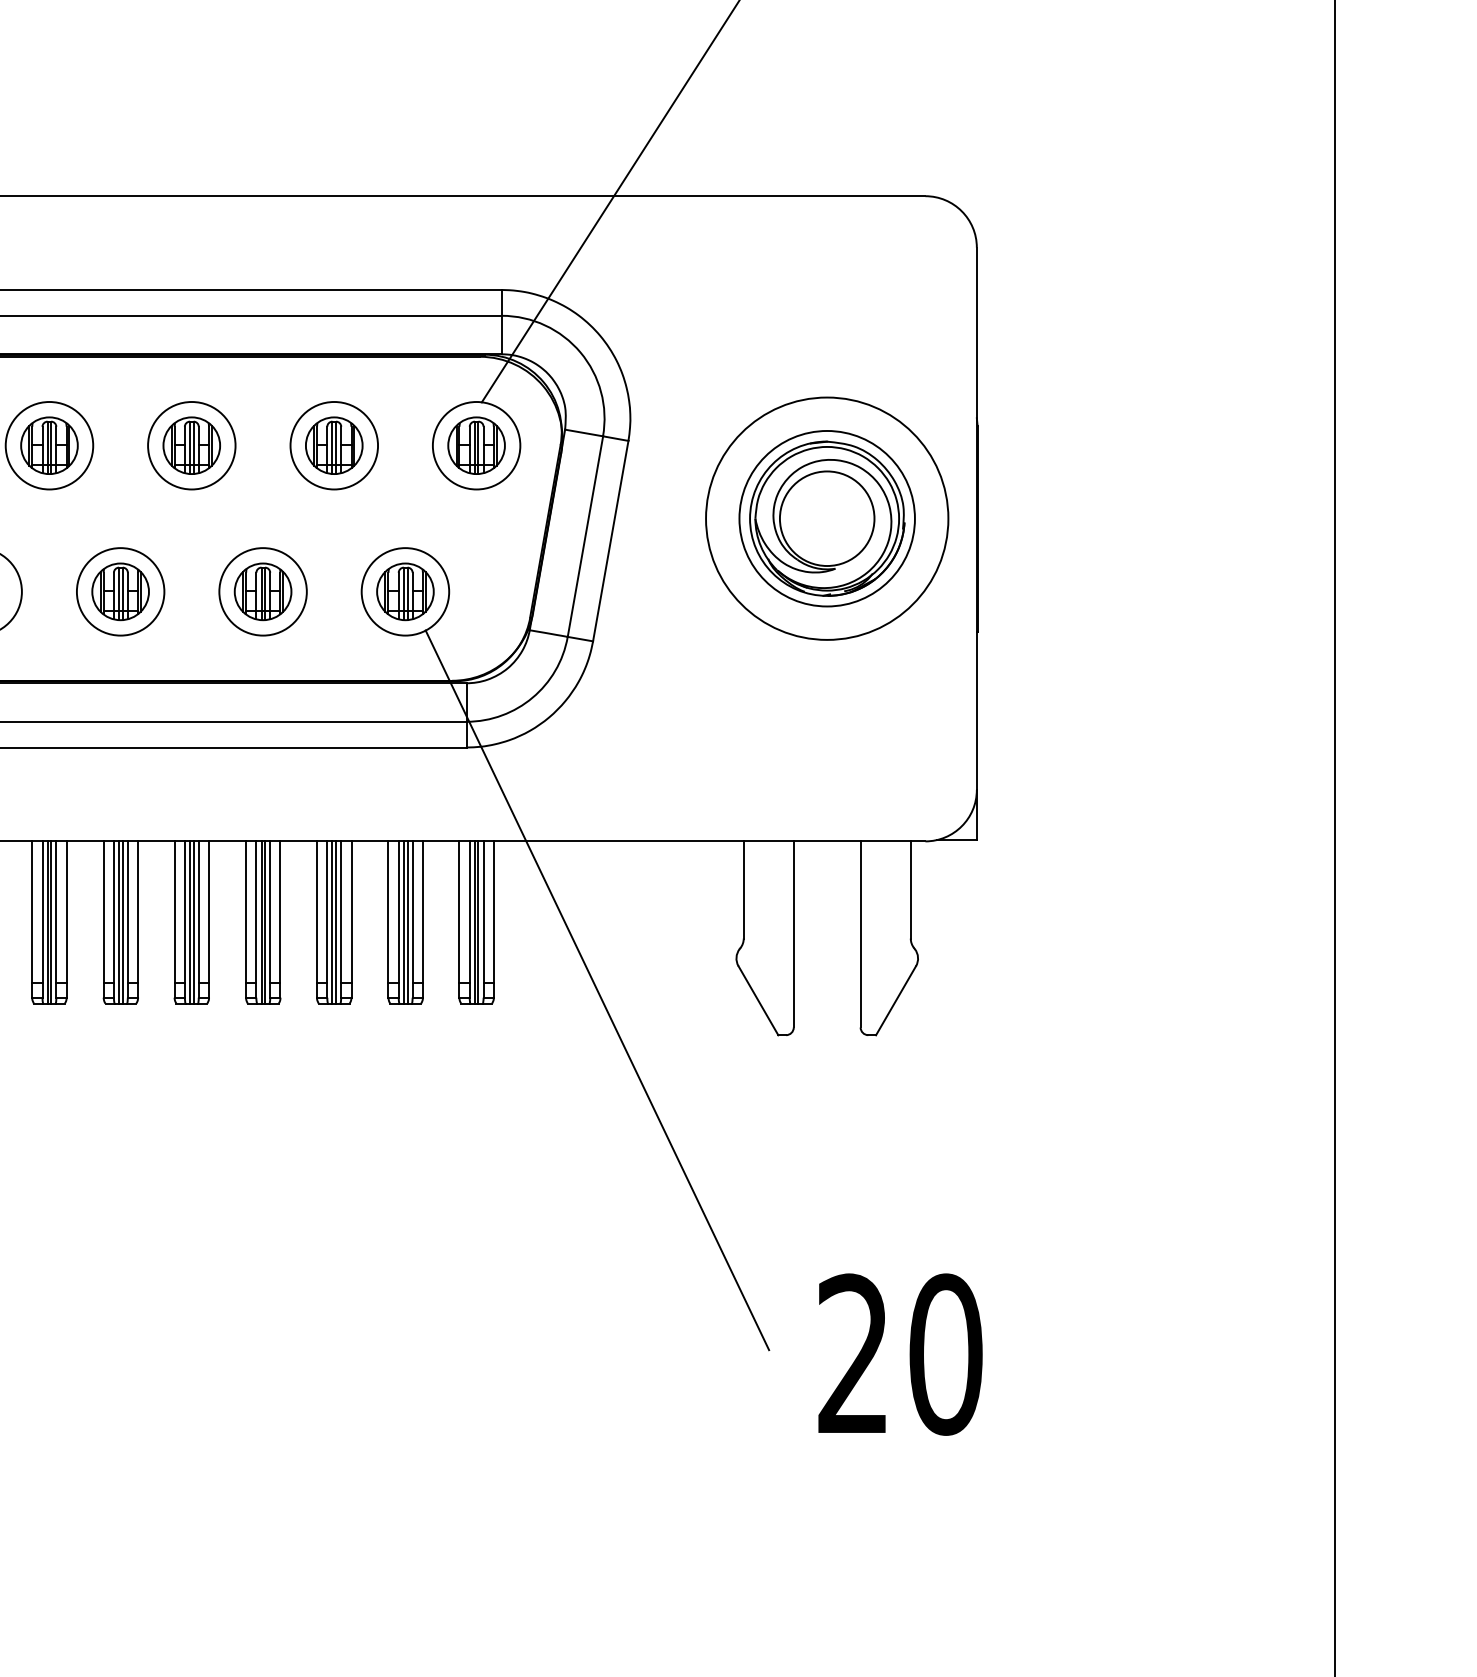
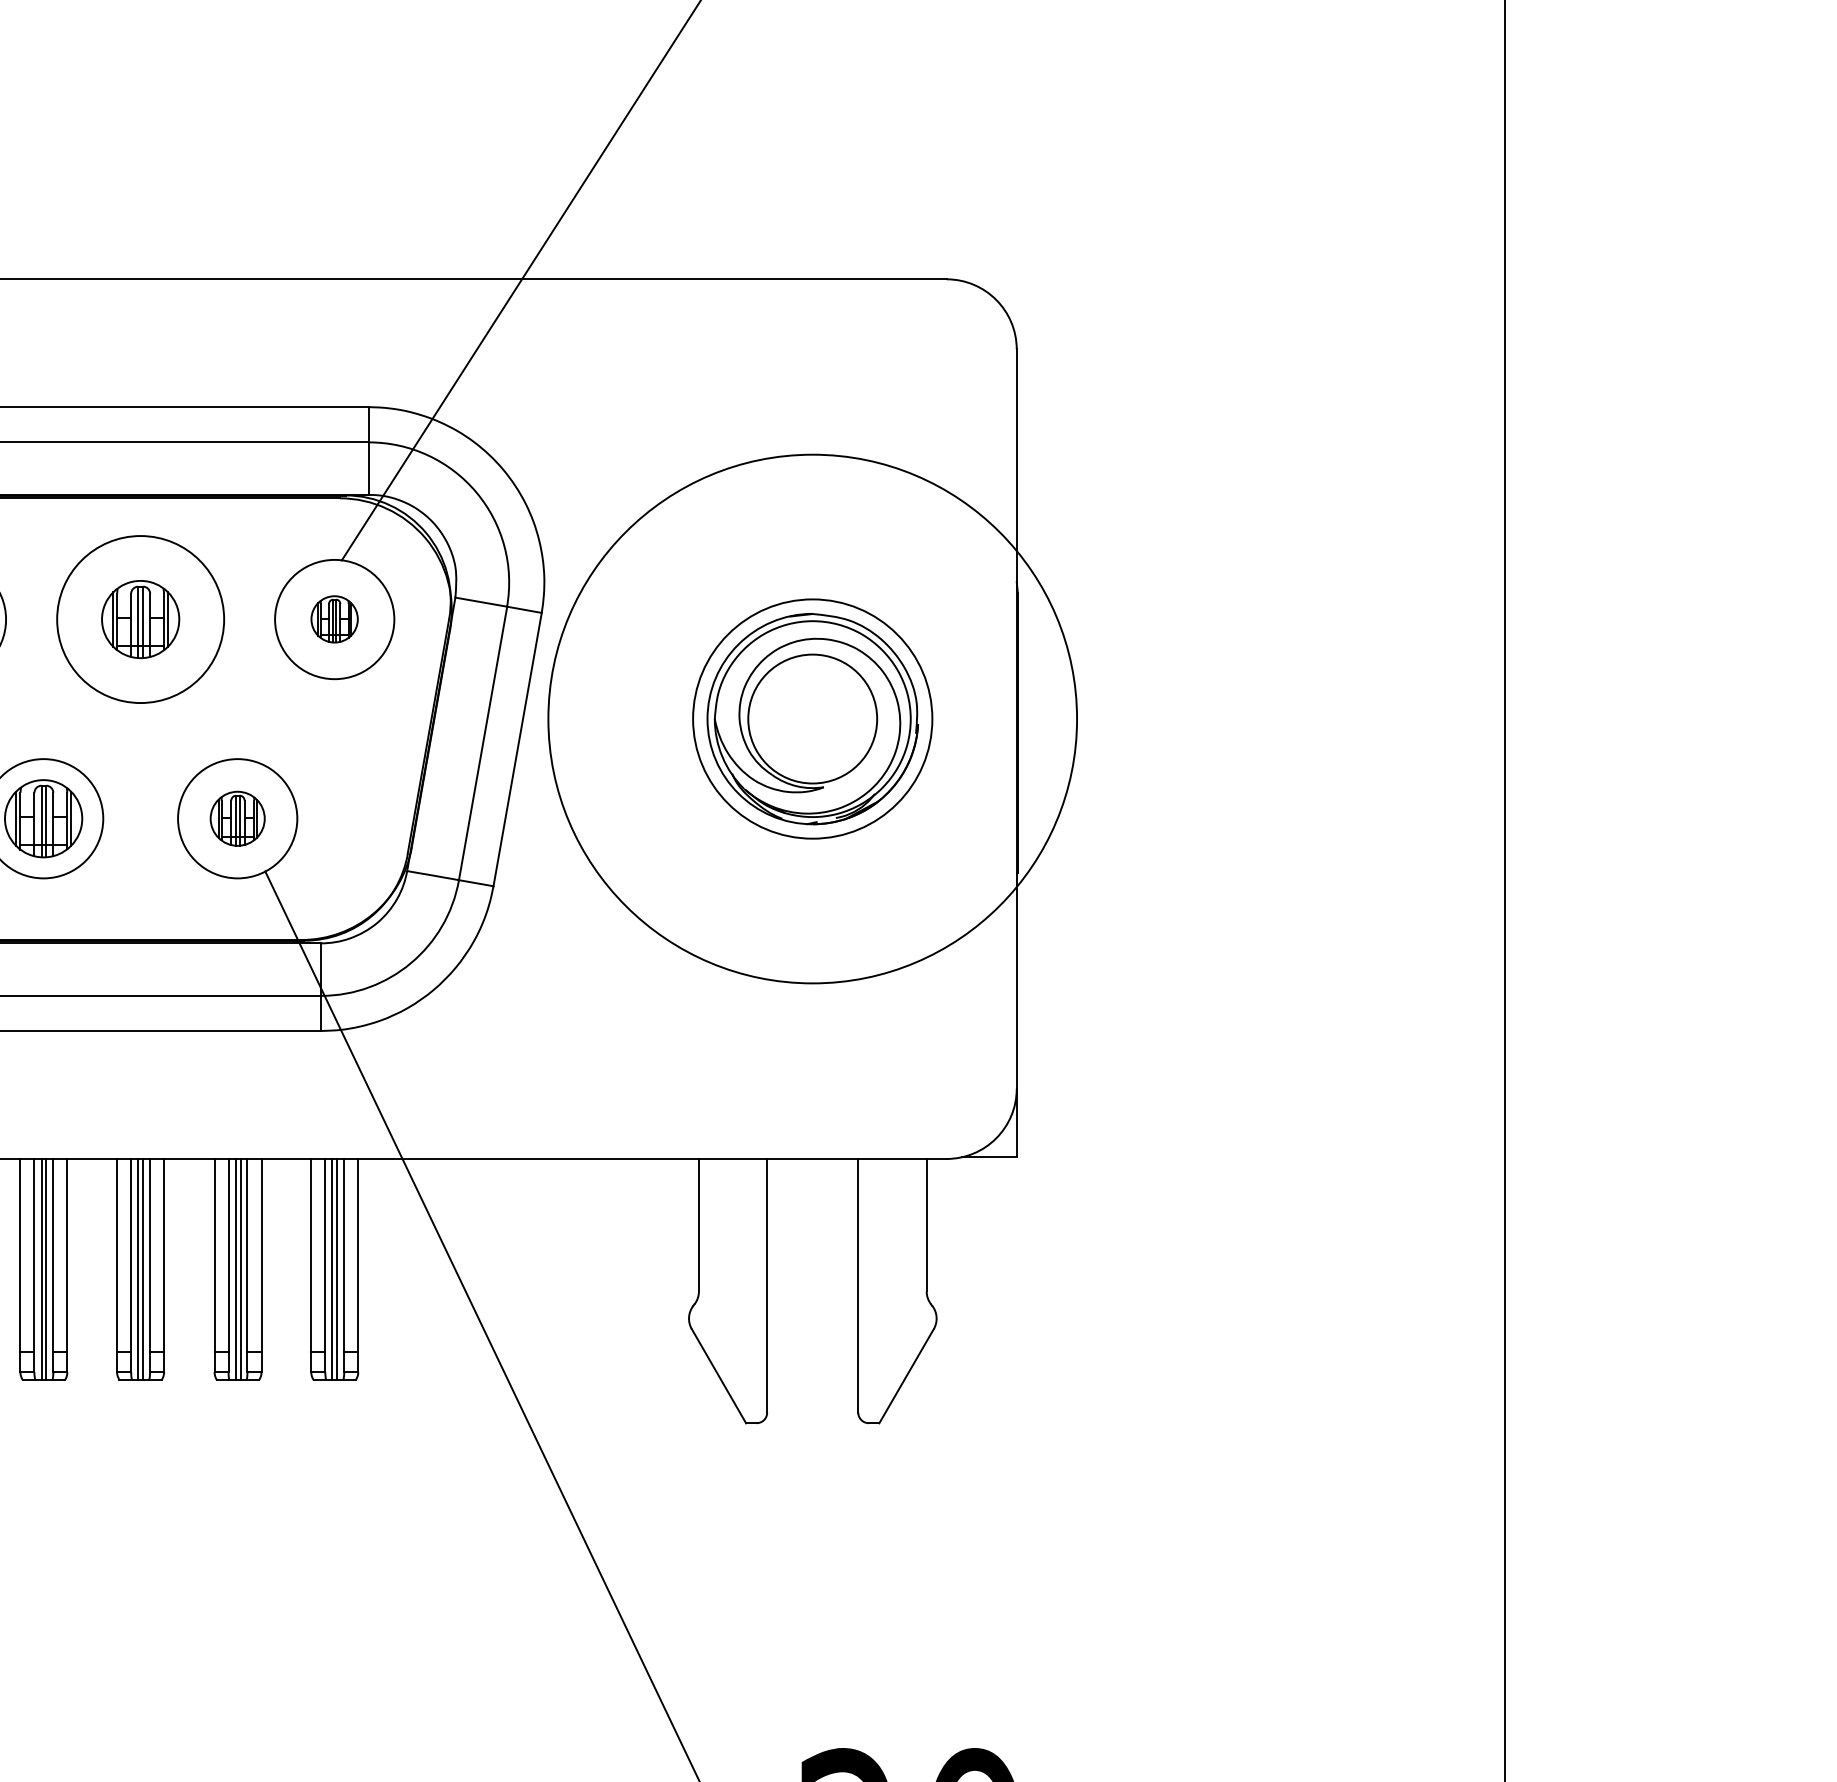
circle: (334, 445) -> (140, 619), size x1.4
part: (476, 445) -> (334, 619), size x0.6
circle: (827, 518) -> (813, 718), size x1.6
part: (405, 591) -> (237, 818), size x0.7

